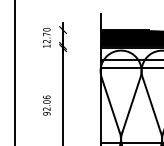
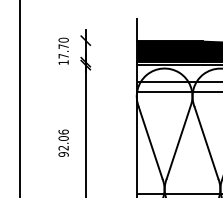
text: (46, 41) -> (63, 56), 12.70 -> 17.70

